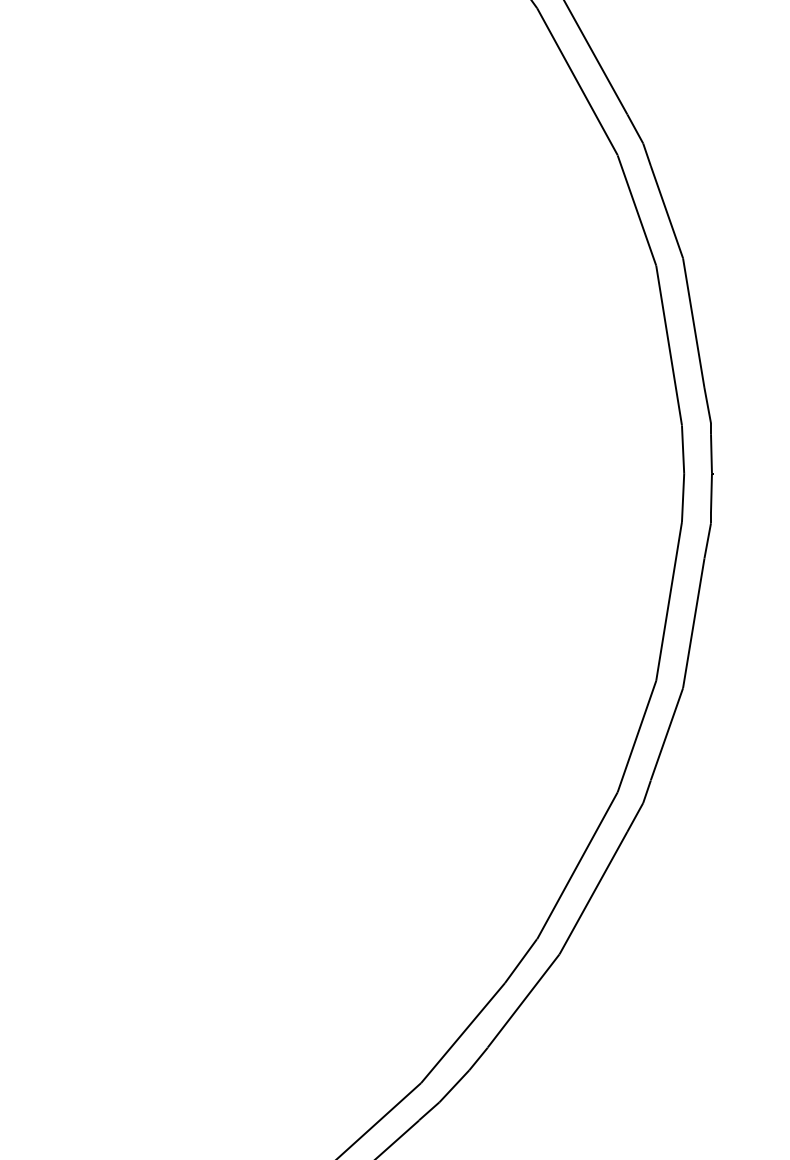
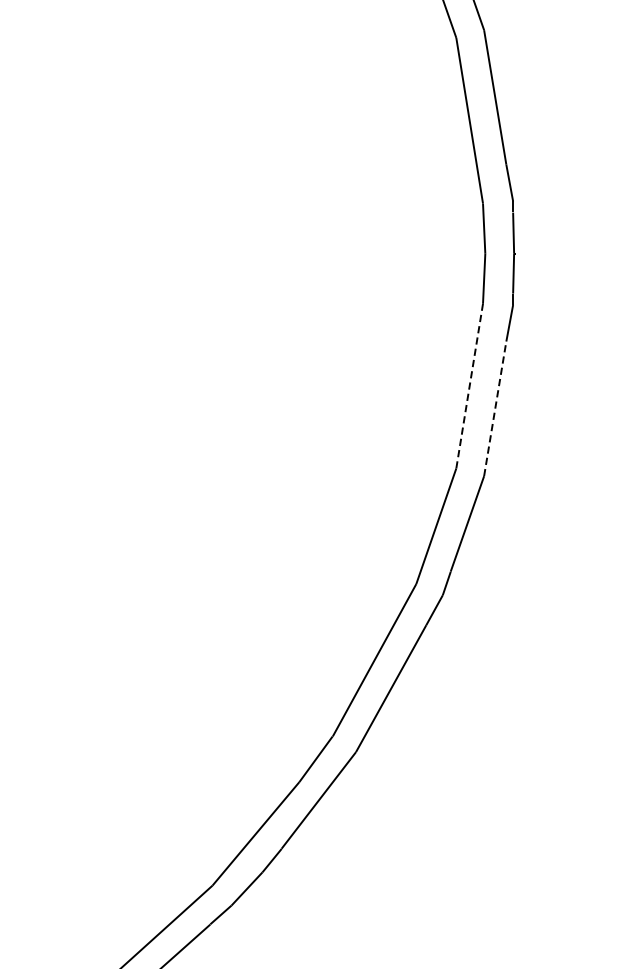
line: (669, 600) -> (470, 385), solid -> dashed
line: (693, 623) -> (494, 409), solid -> dashed

